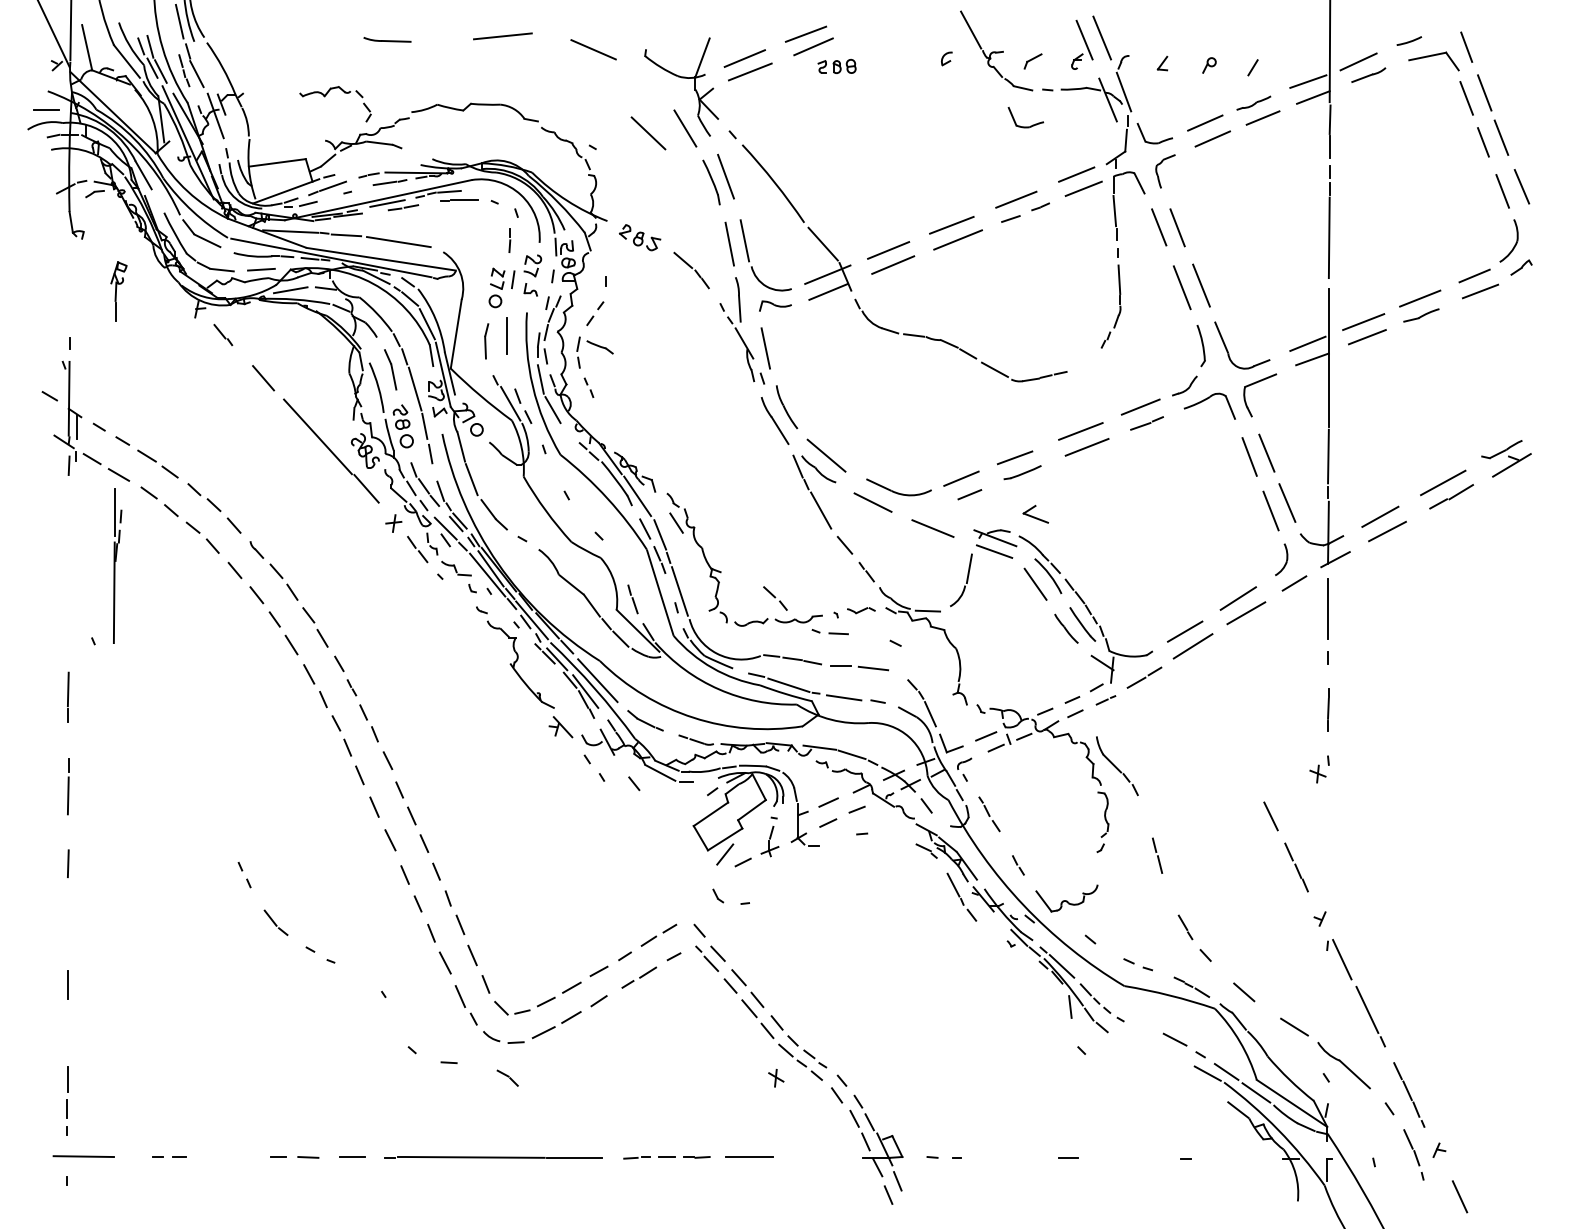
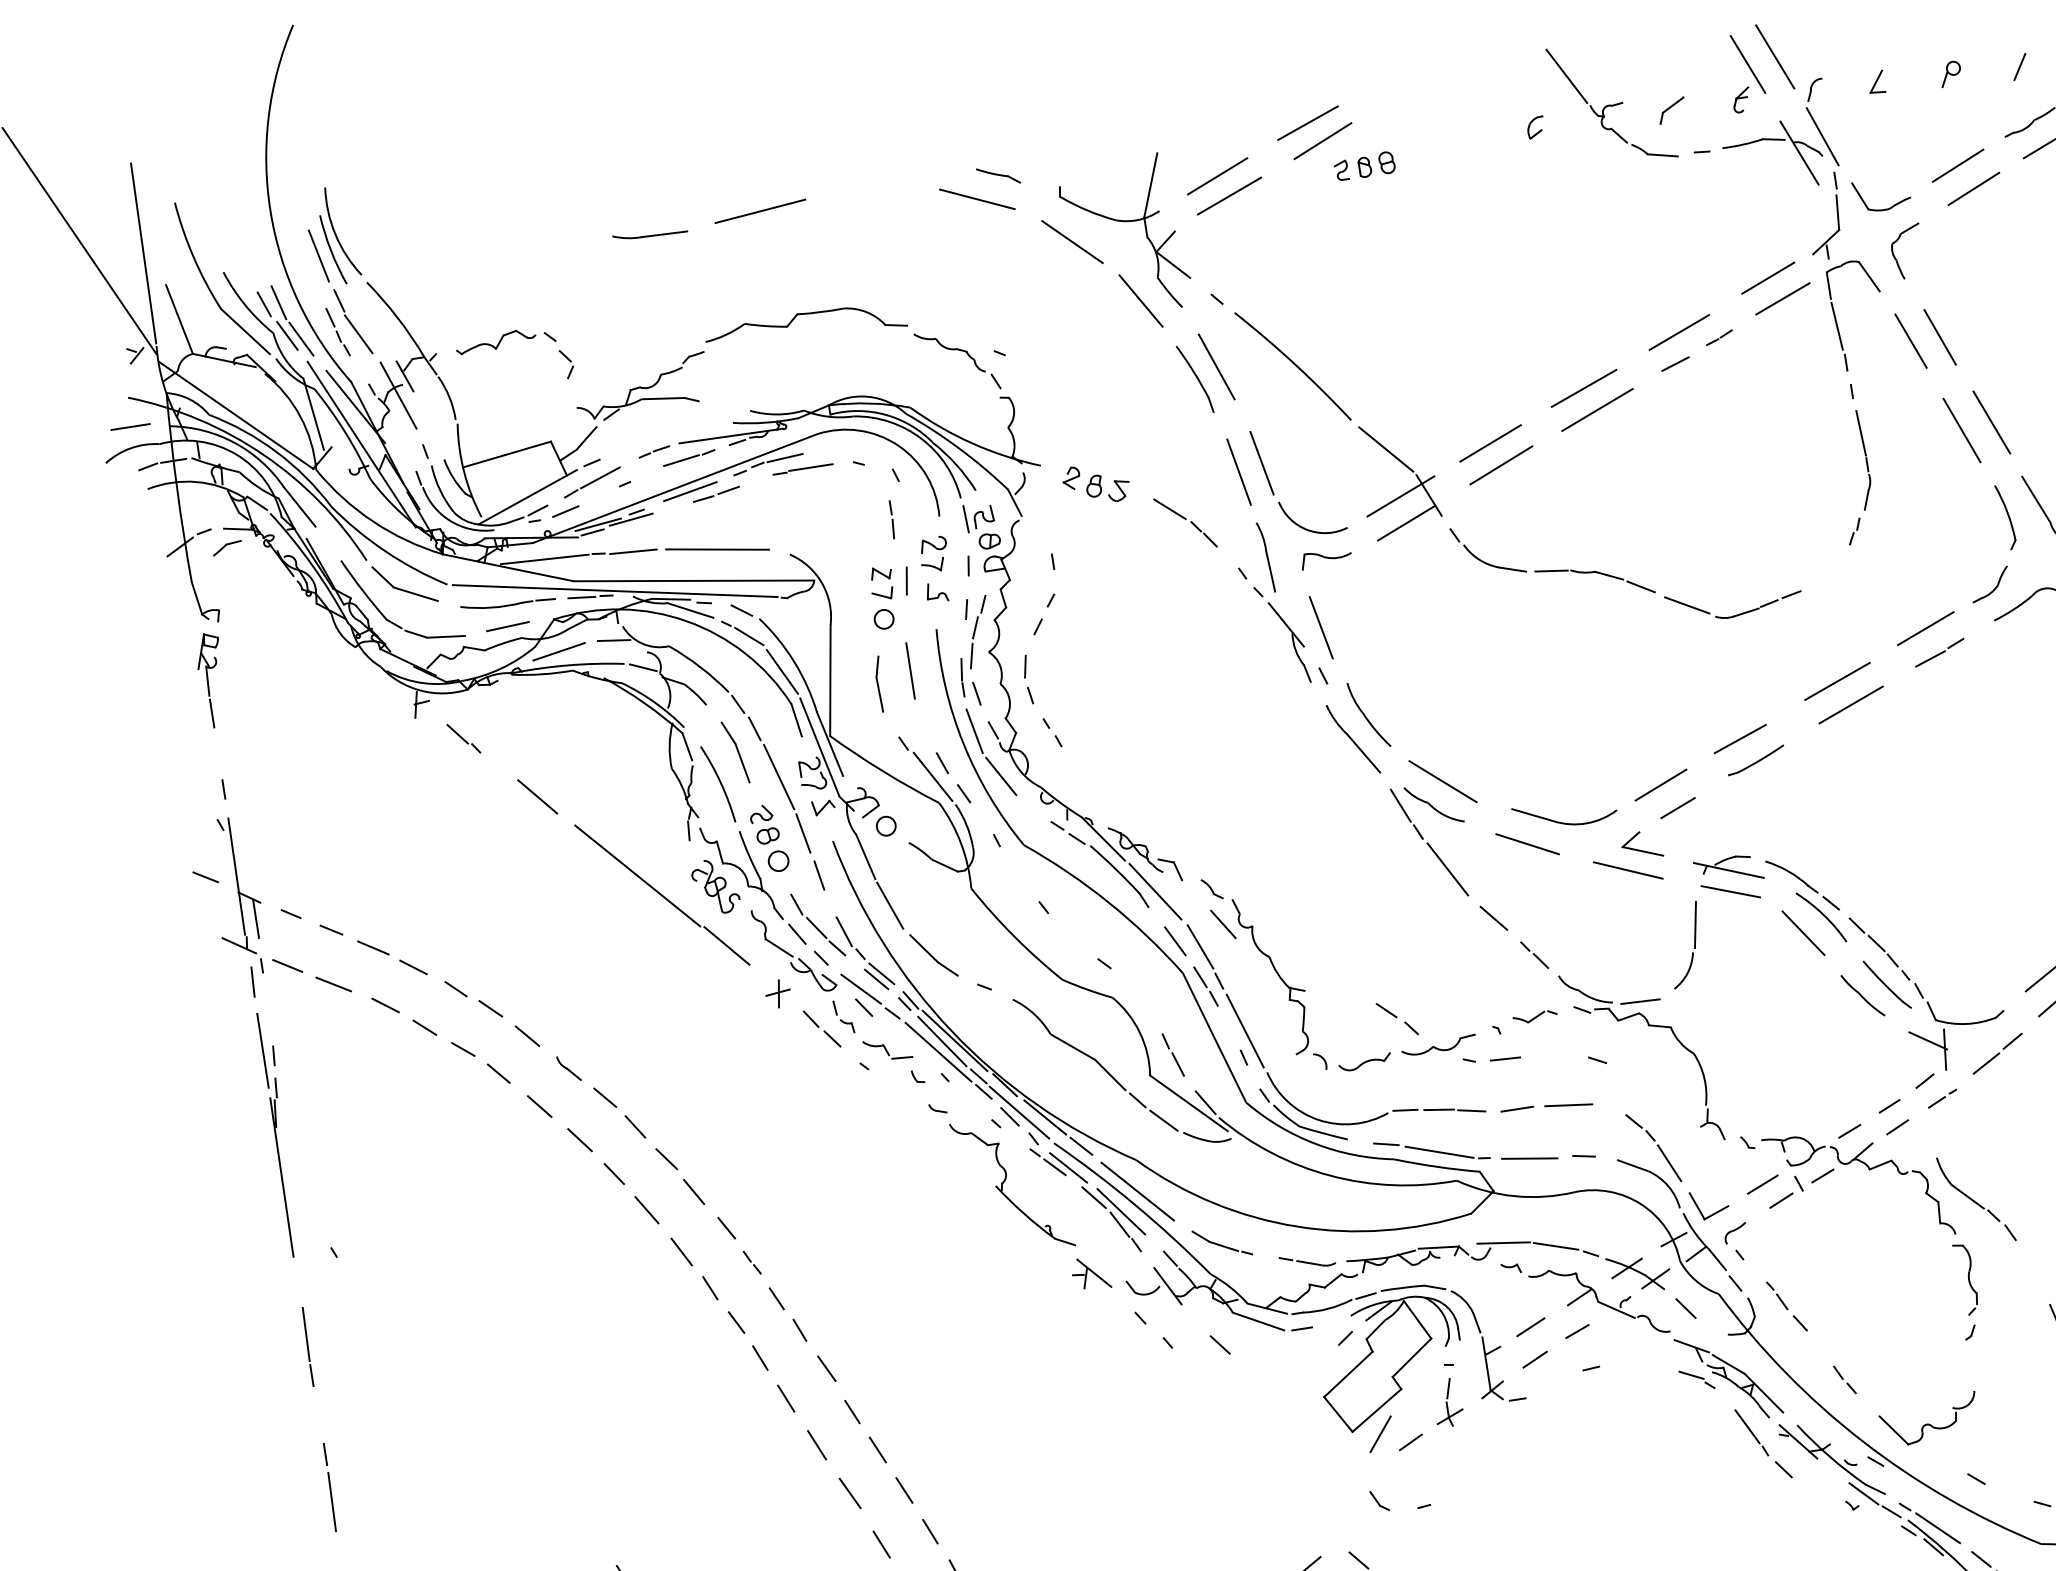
line: (502, 36) -> (759, 211), moved
part: (326, 95) -> (498, 347), moved
part: (1025, 126) -> (1675, 214), removed
line: (648, 133) -> (1072, 242), moved
part: (118, 291) -> (211, 680), moved
part: (599, 347) -> (997, 176), moved
part: (1035, 513) -> (1641, 844), moved
part: (117, 565) -> (280, 1133), moved

